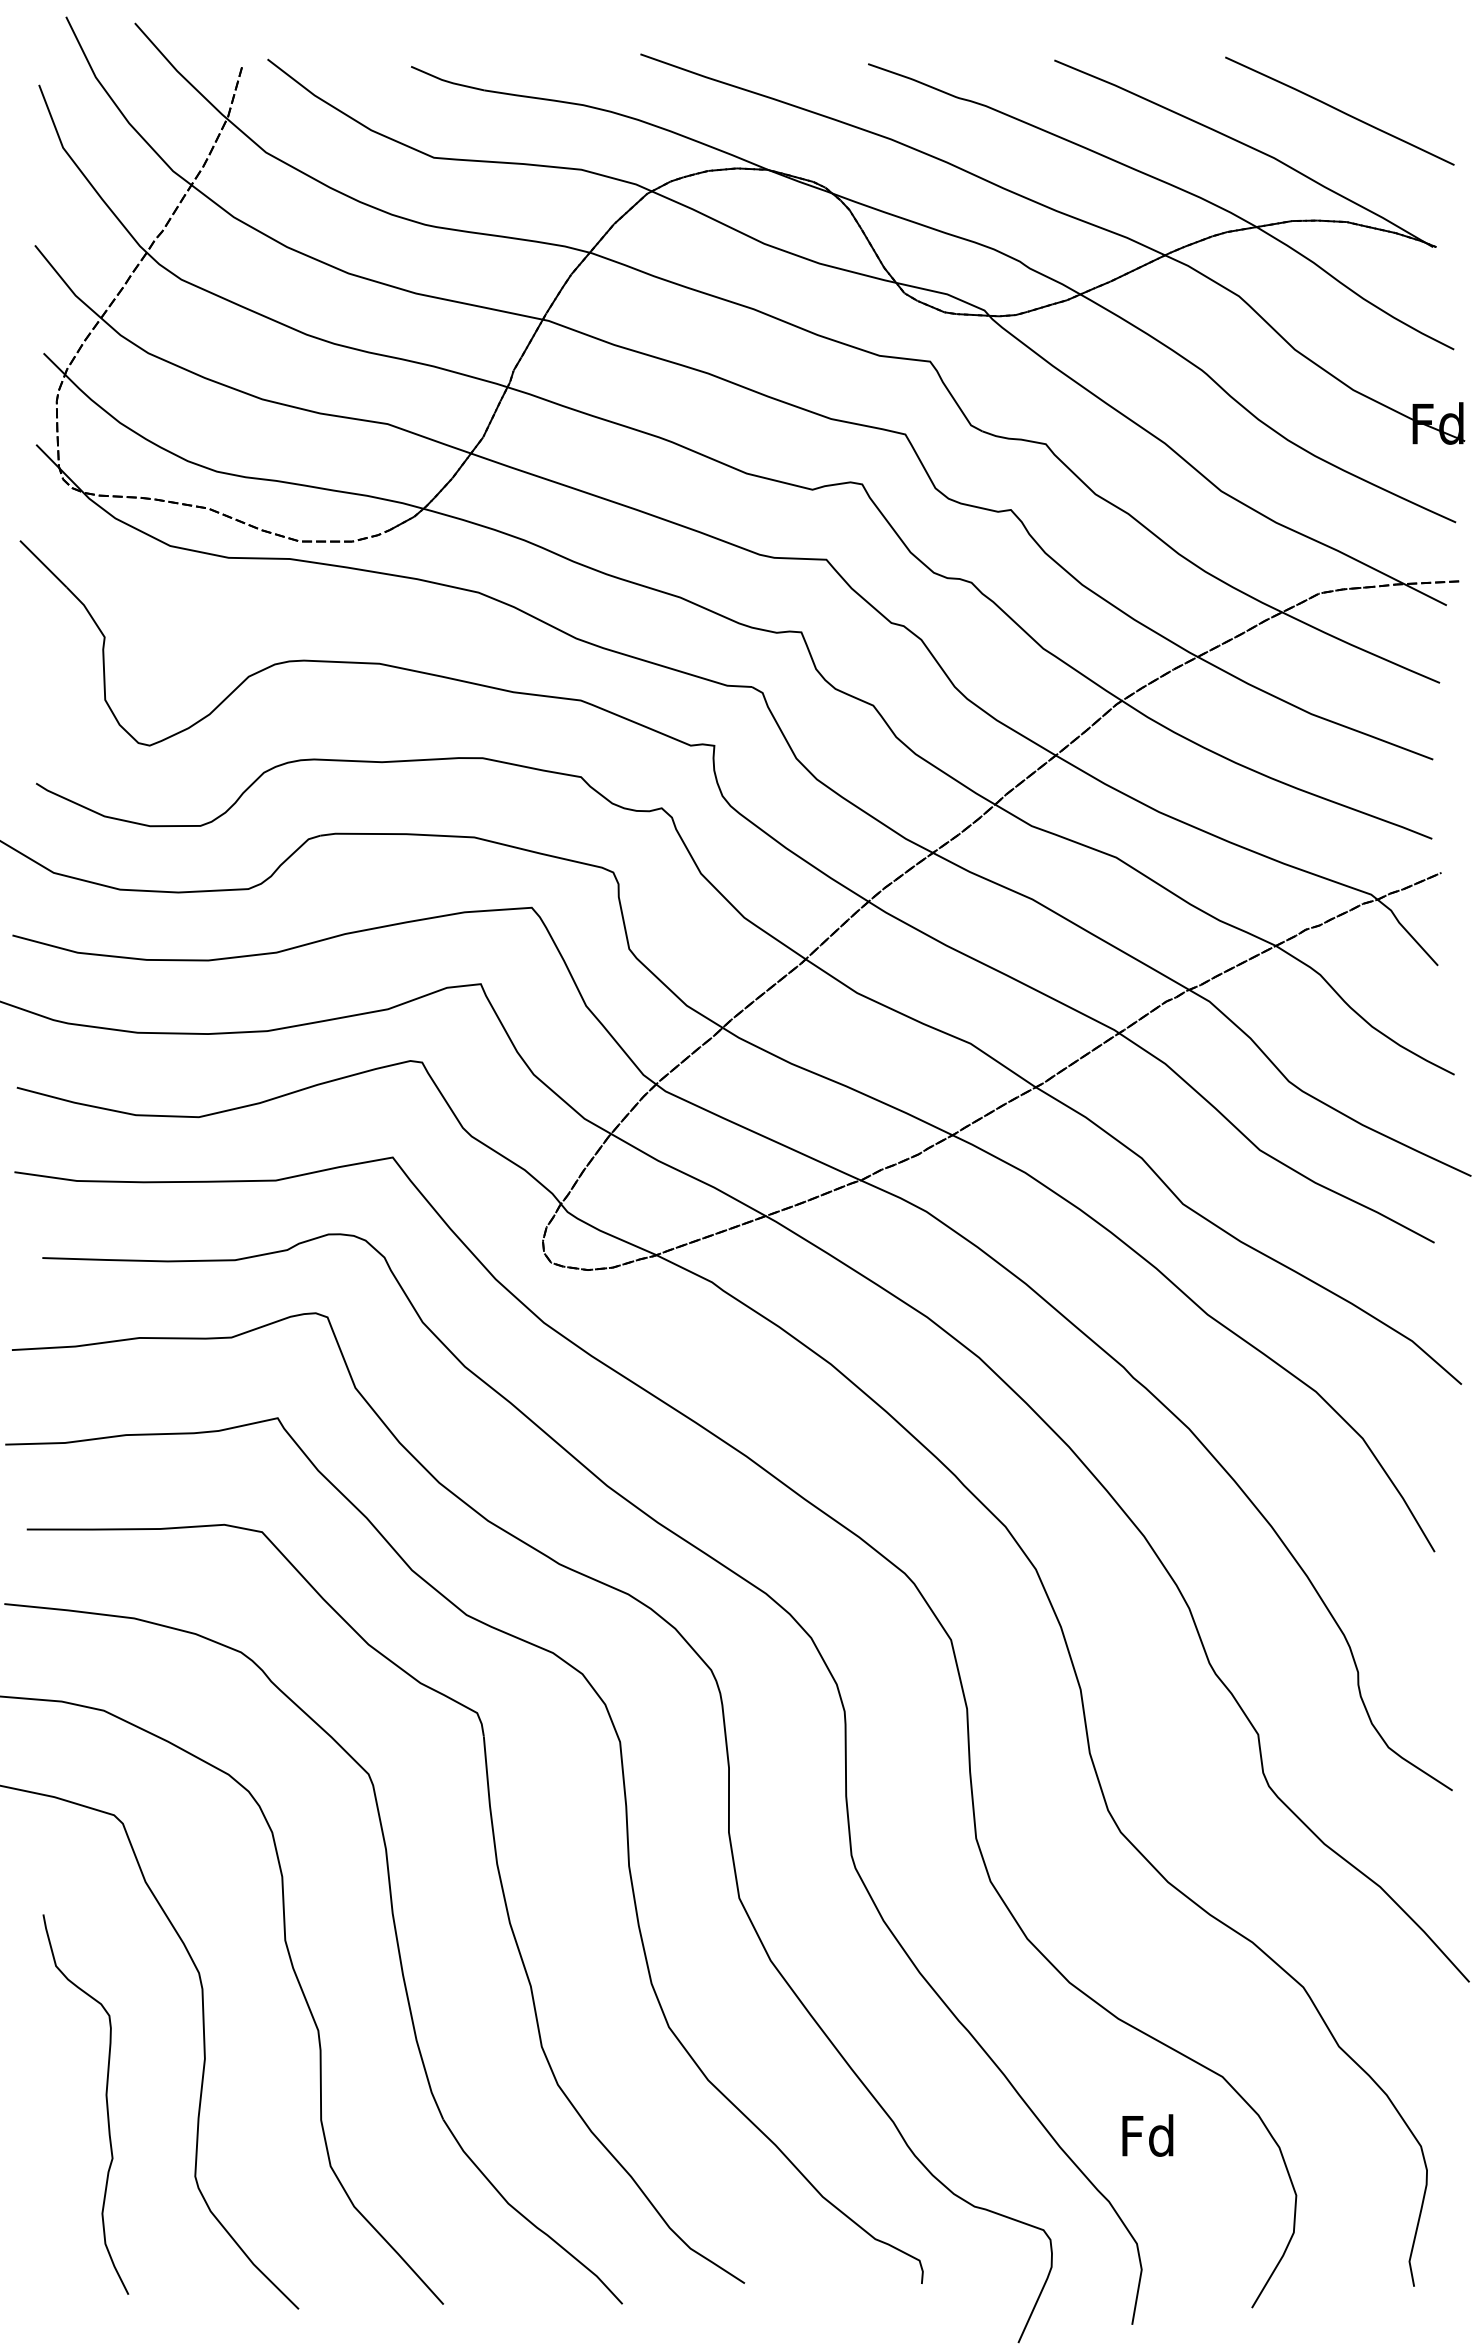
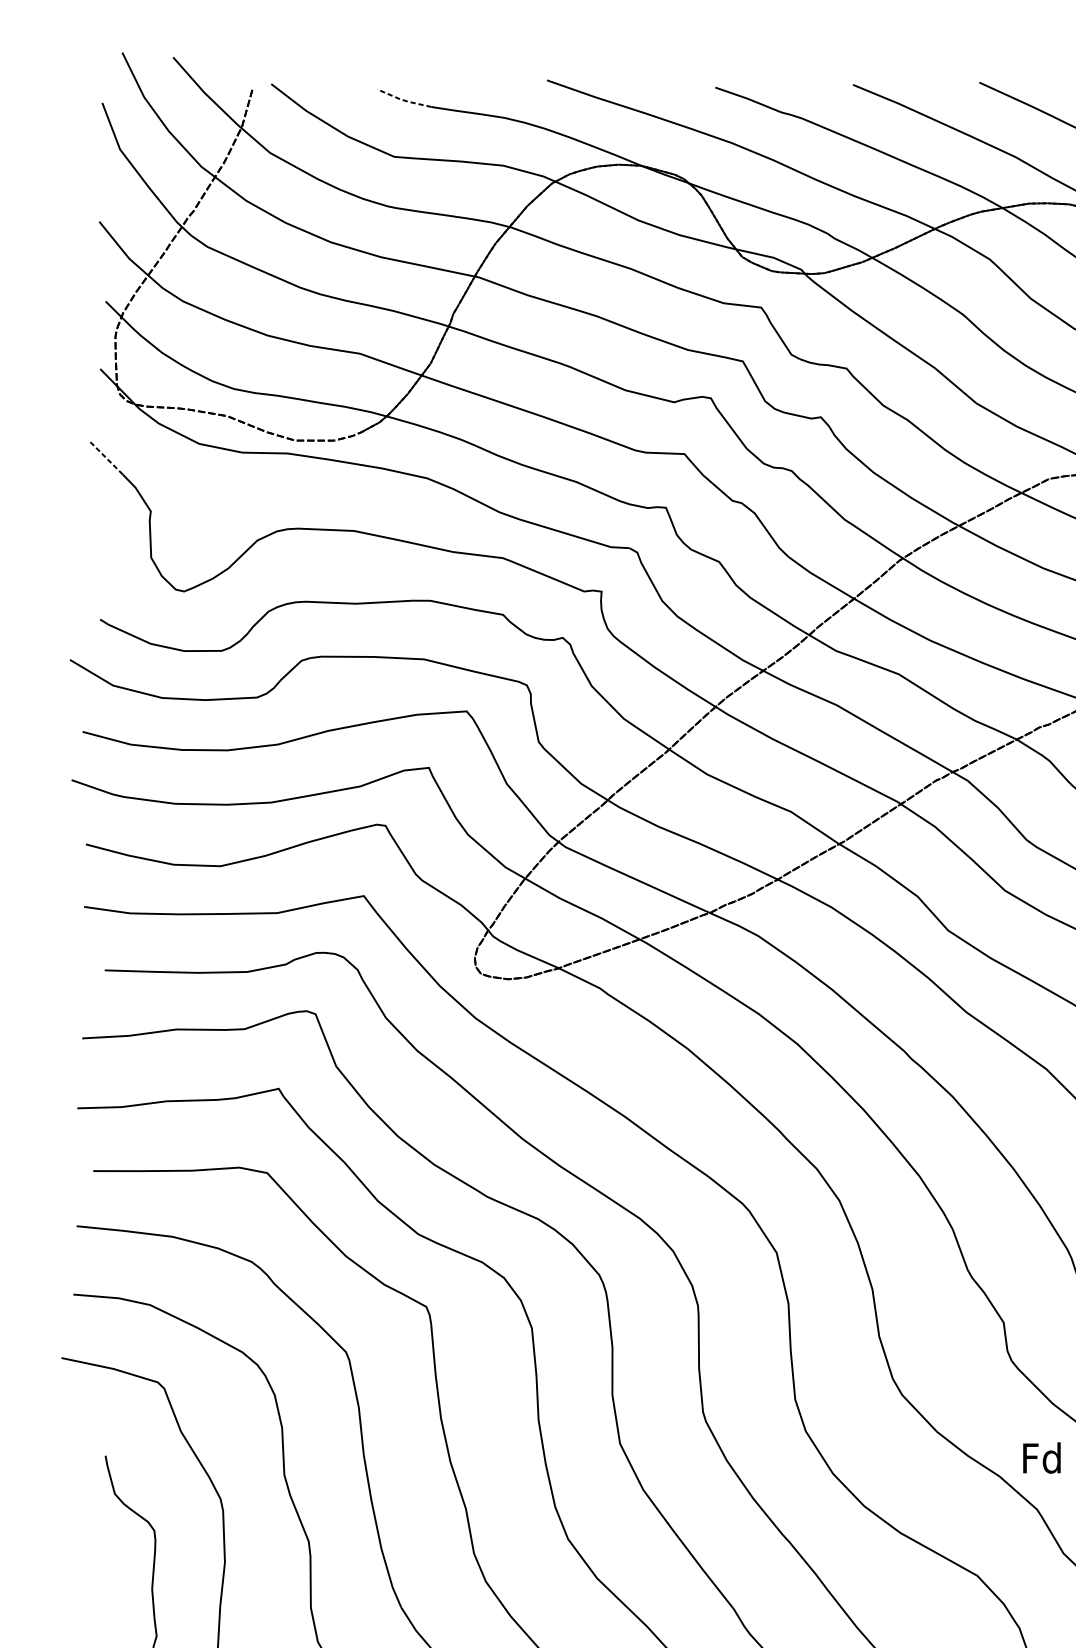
line: (446, 81) -> (403, 100), solid -> dashed
line: (43, 563) -> (105, 456), solid -> dashed
text: (1147, 2135) -> (1041, 1457), moved

